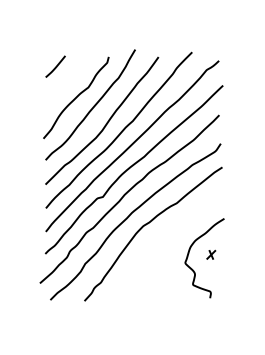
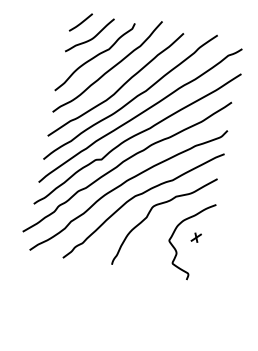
curve: (69, 79) -> (92, 37), added
curve: (161, 239) -> (150, 212), added

